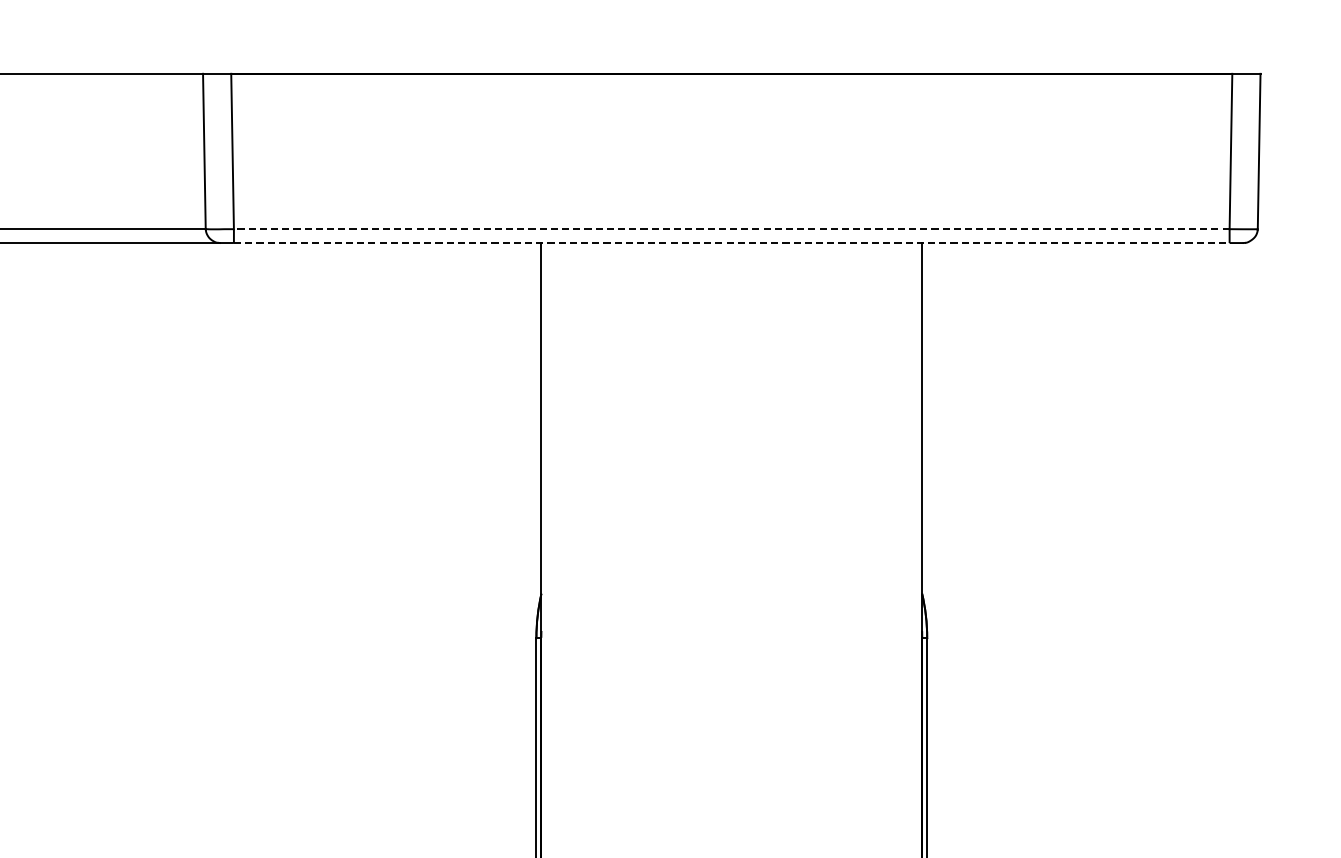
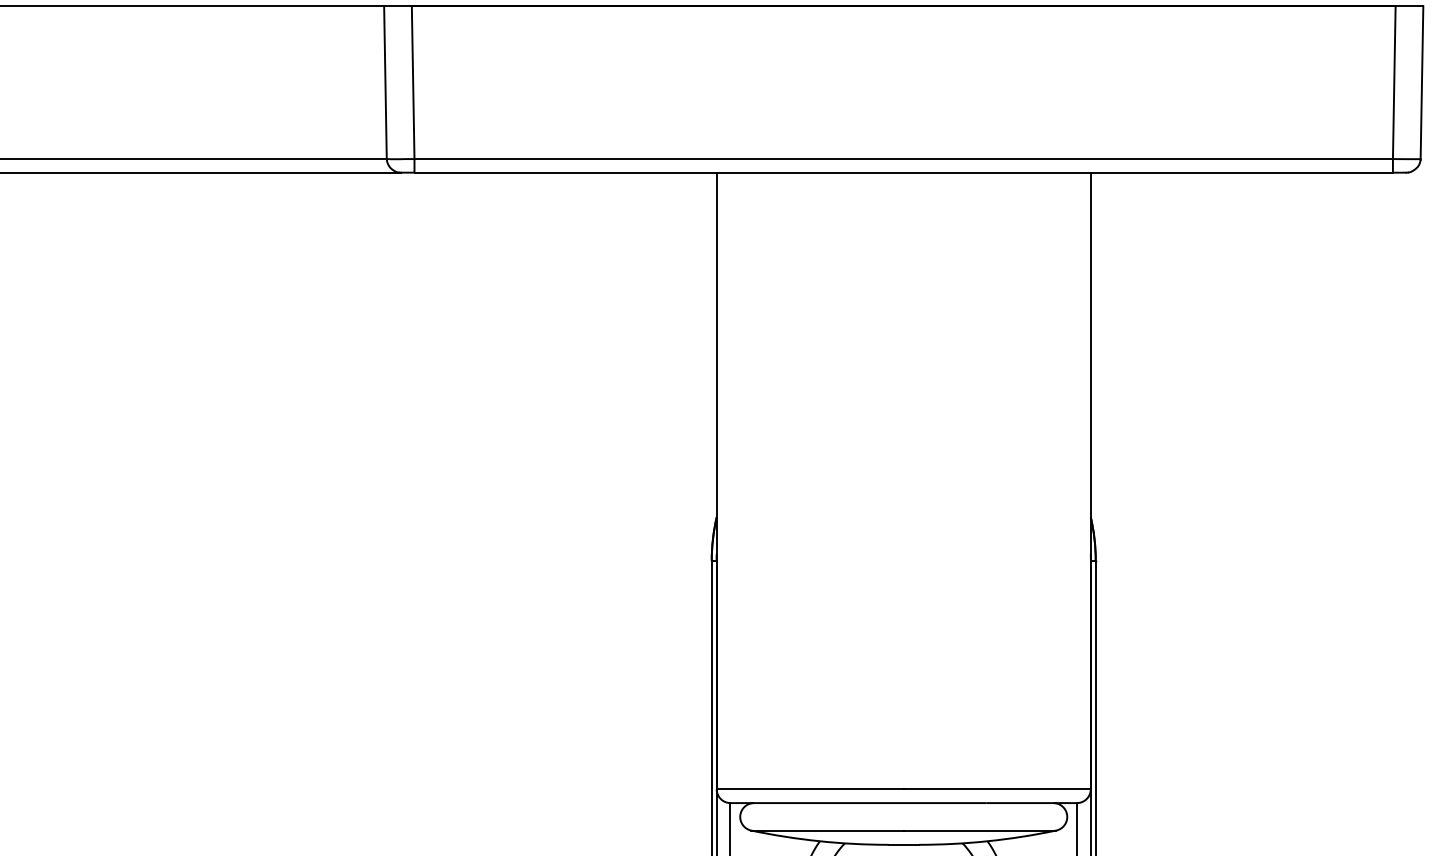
line: (731, 229) -> (903, 159), dashed -> solid
line: (732, 242) -> (904, 172), dashed -> solid

